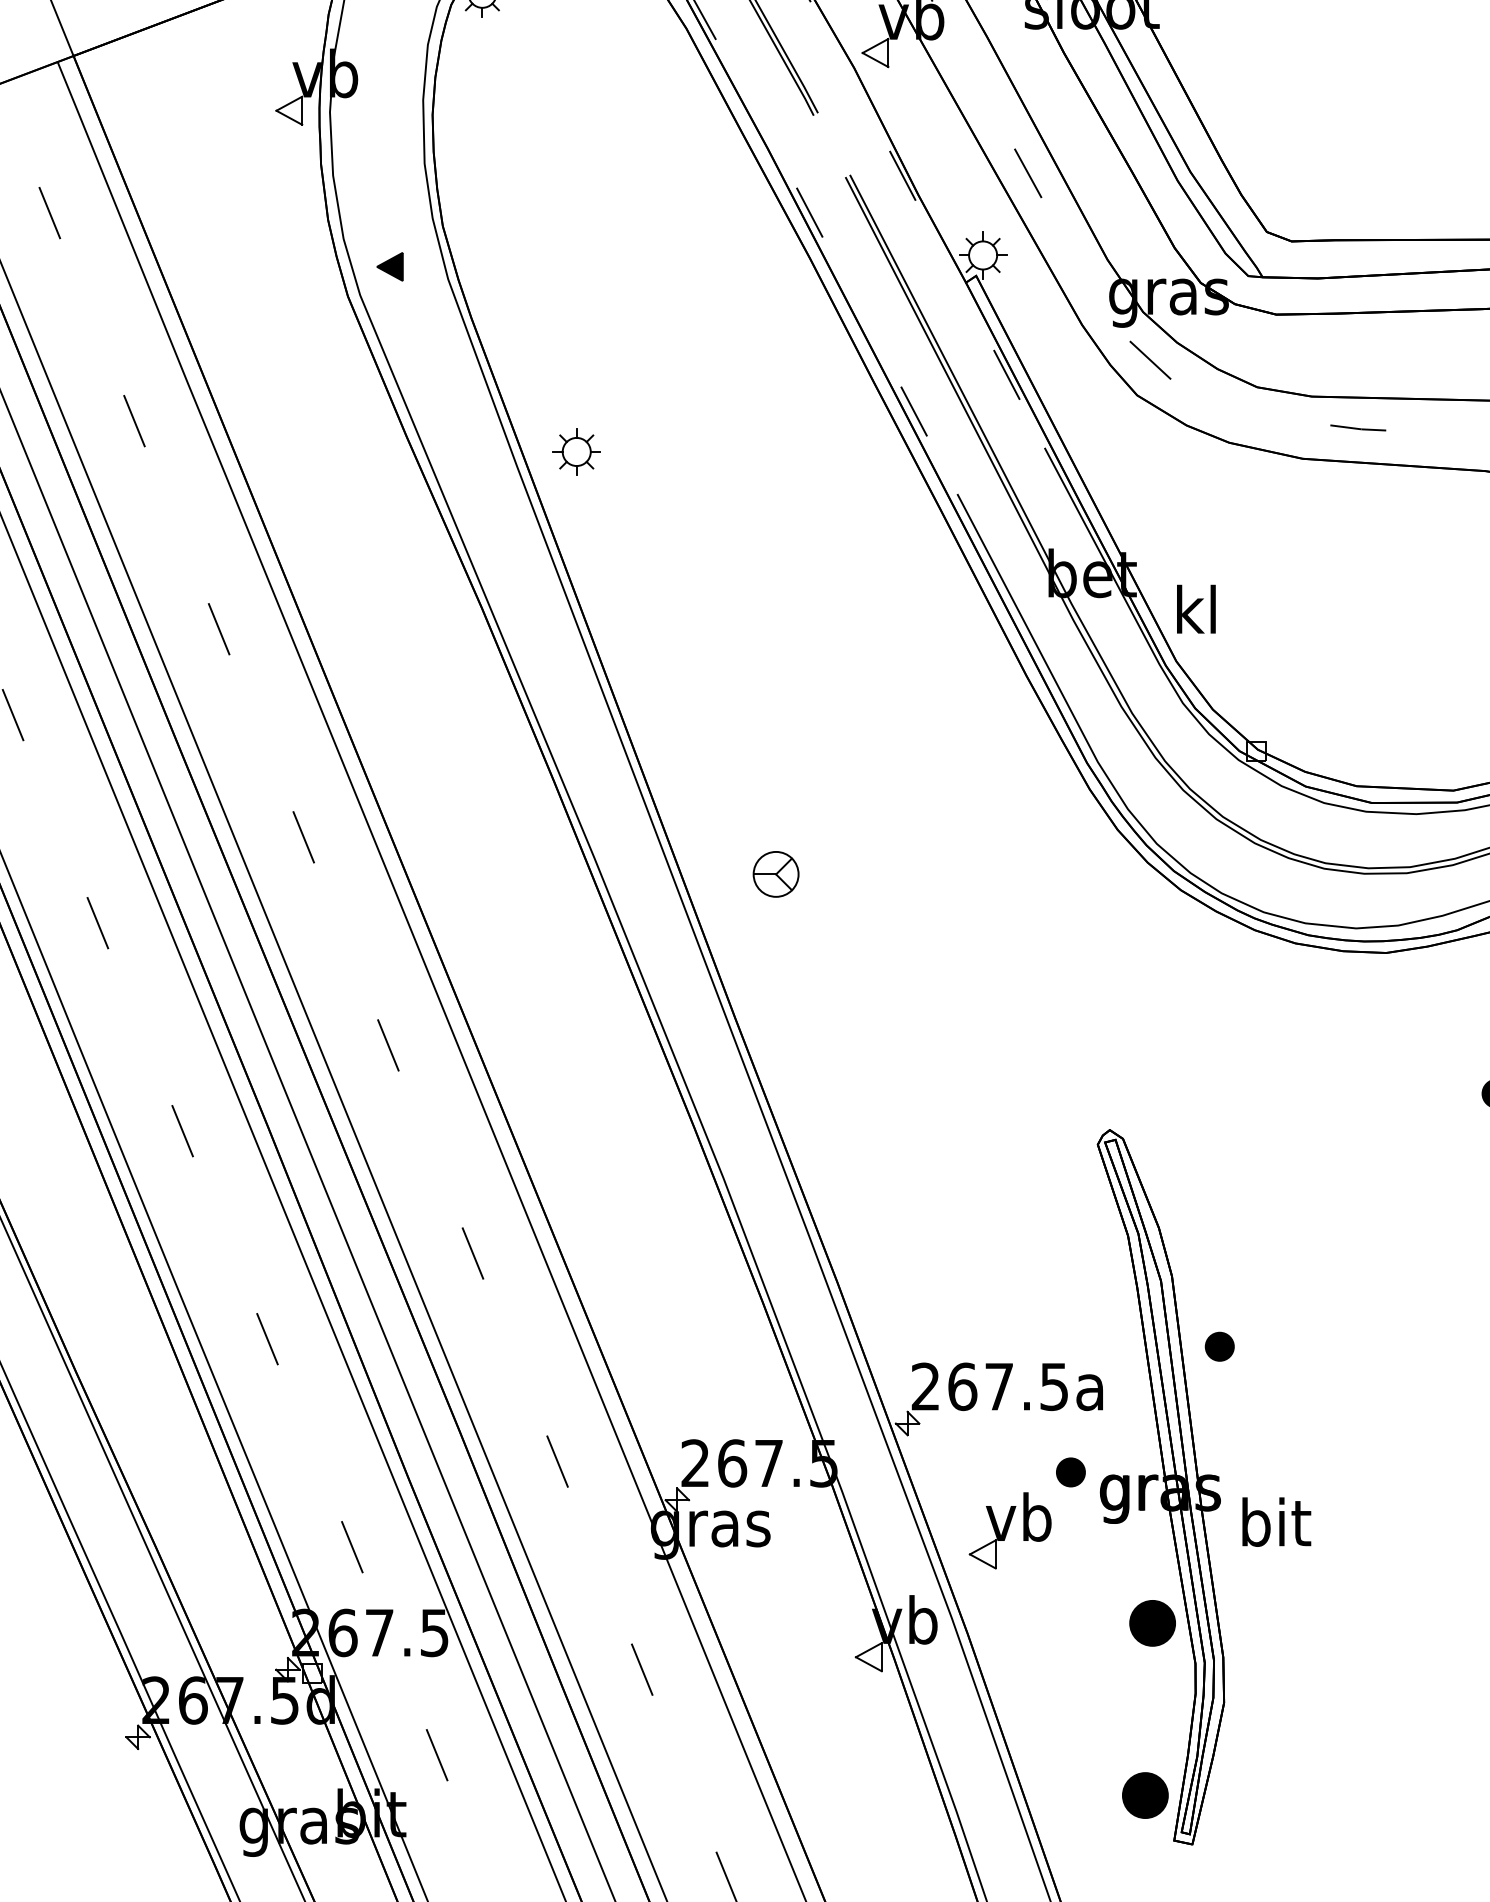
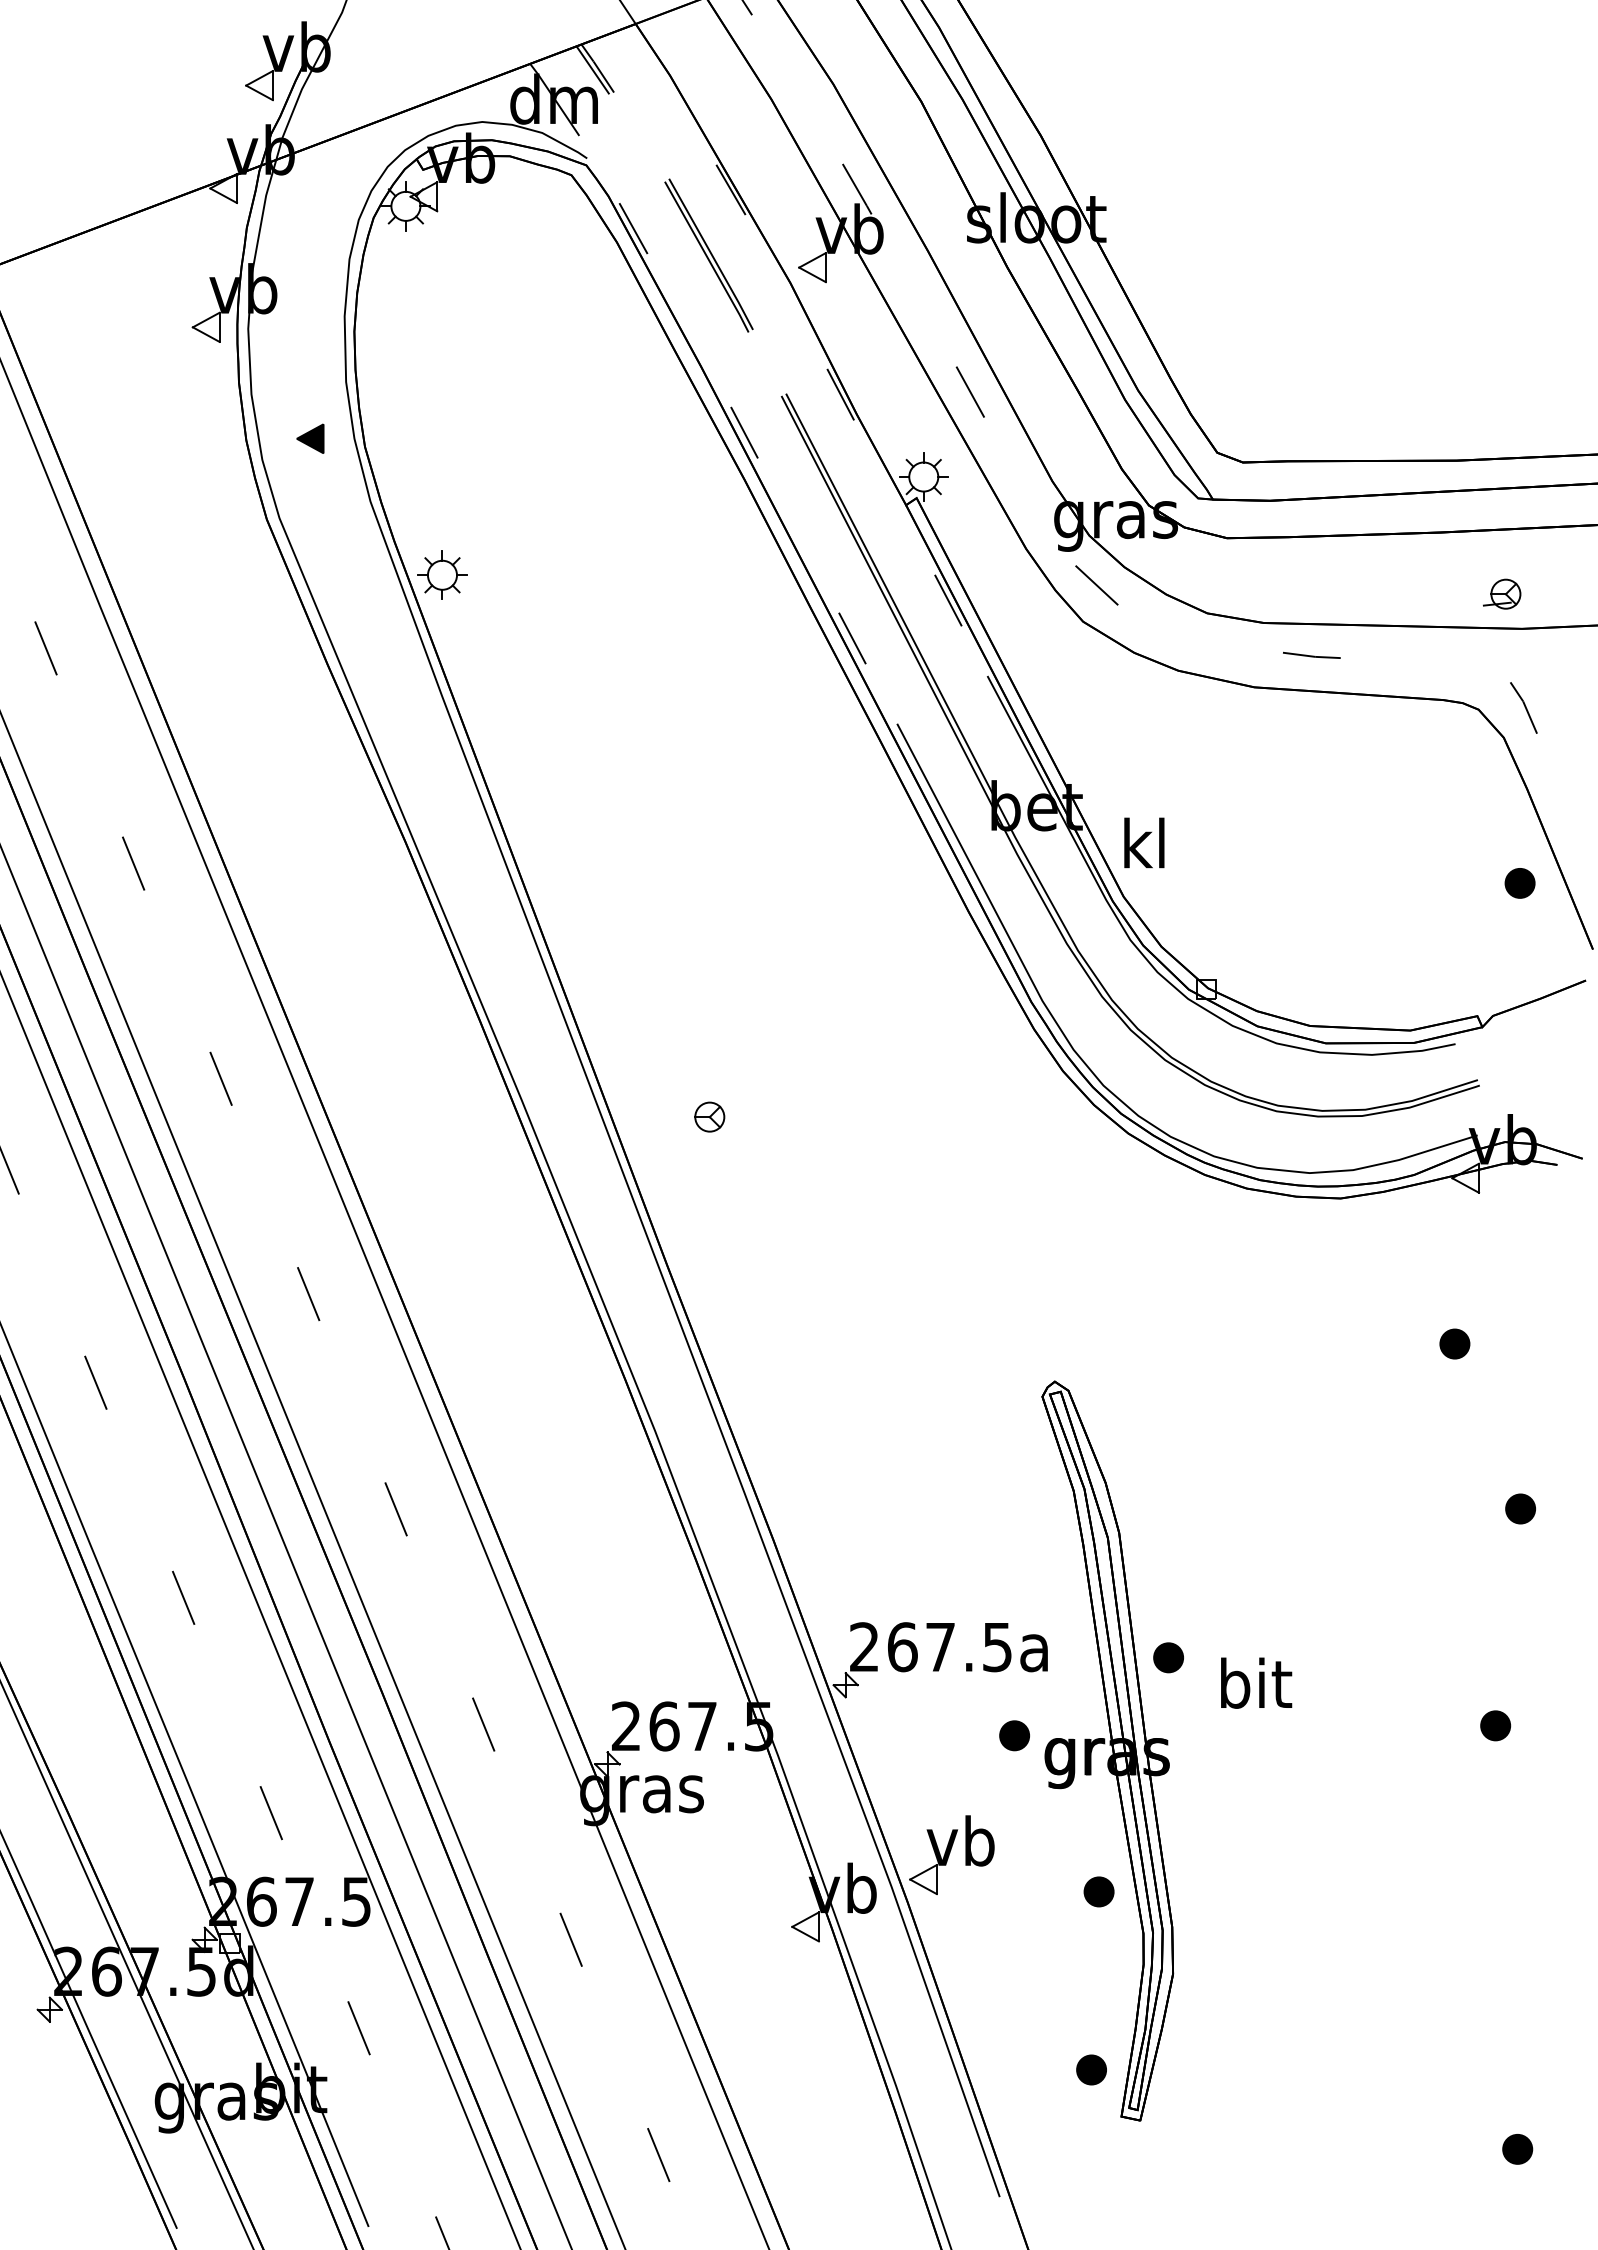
part: (390, 266) -> (310, 438), moved
part: (576, 451) -> (442, 574), moved
part: (775, 873) -> (709, 1116), size x0.62
part: (1219, 1346) -> (1168, 1657), moved
text: (1276, 1521) -> (1256, 1682), moved
part: (1009, 1530) -> (951, 1854), moved
part: (1152, 1622) -> (1098, 1891), size x0.62
part: (1145, 1795) -> (1091, 2069), size x0.62

